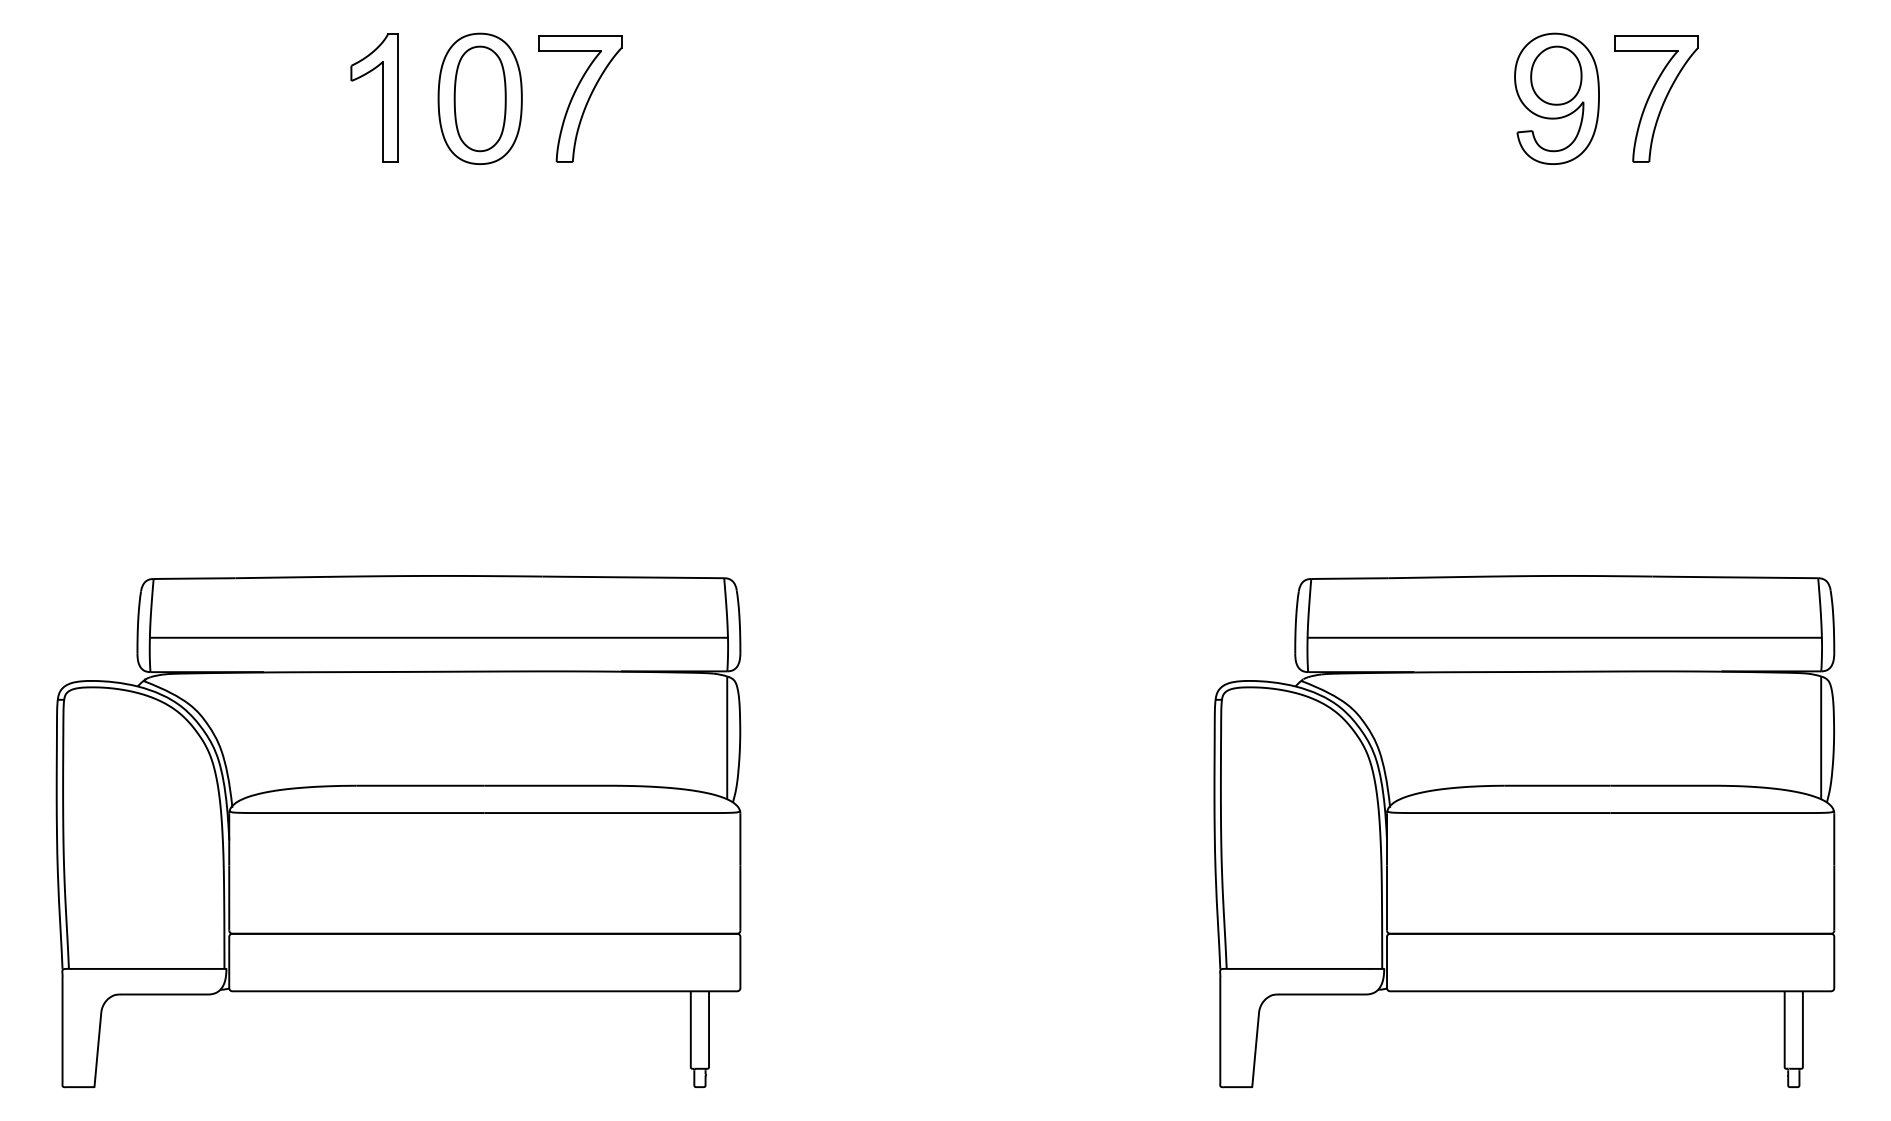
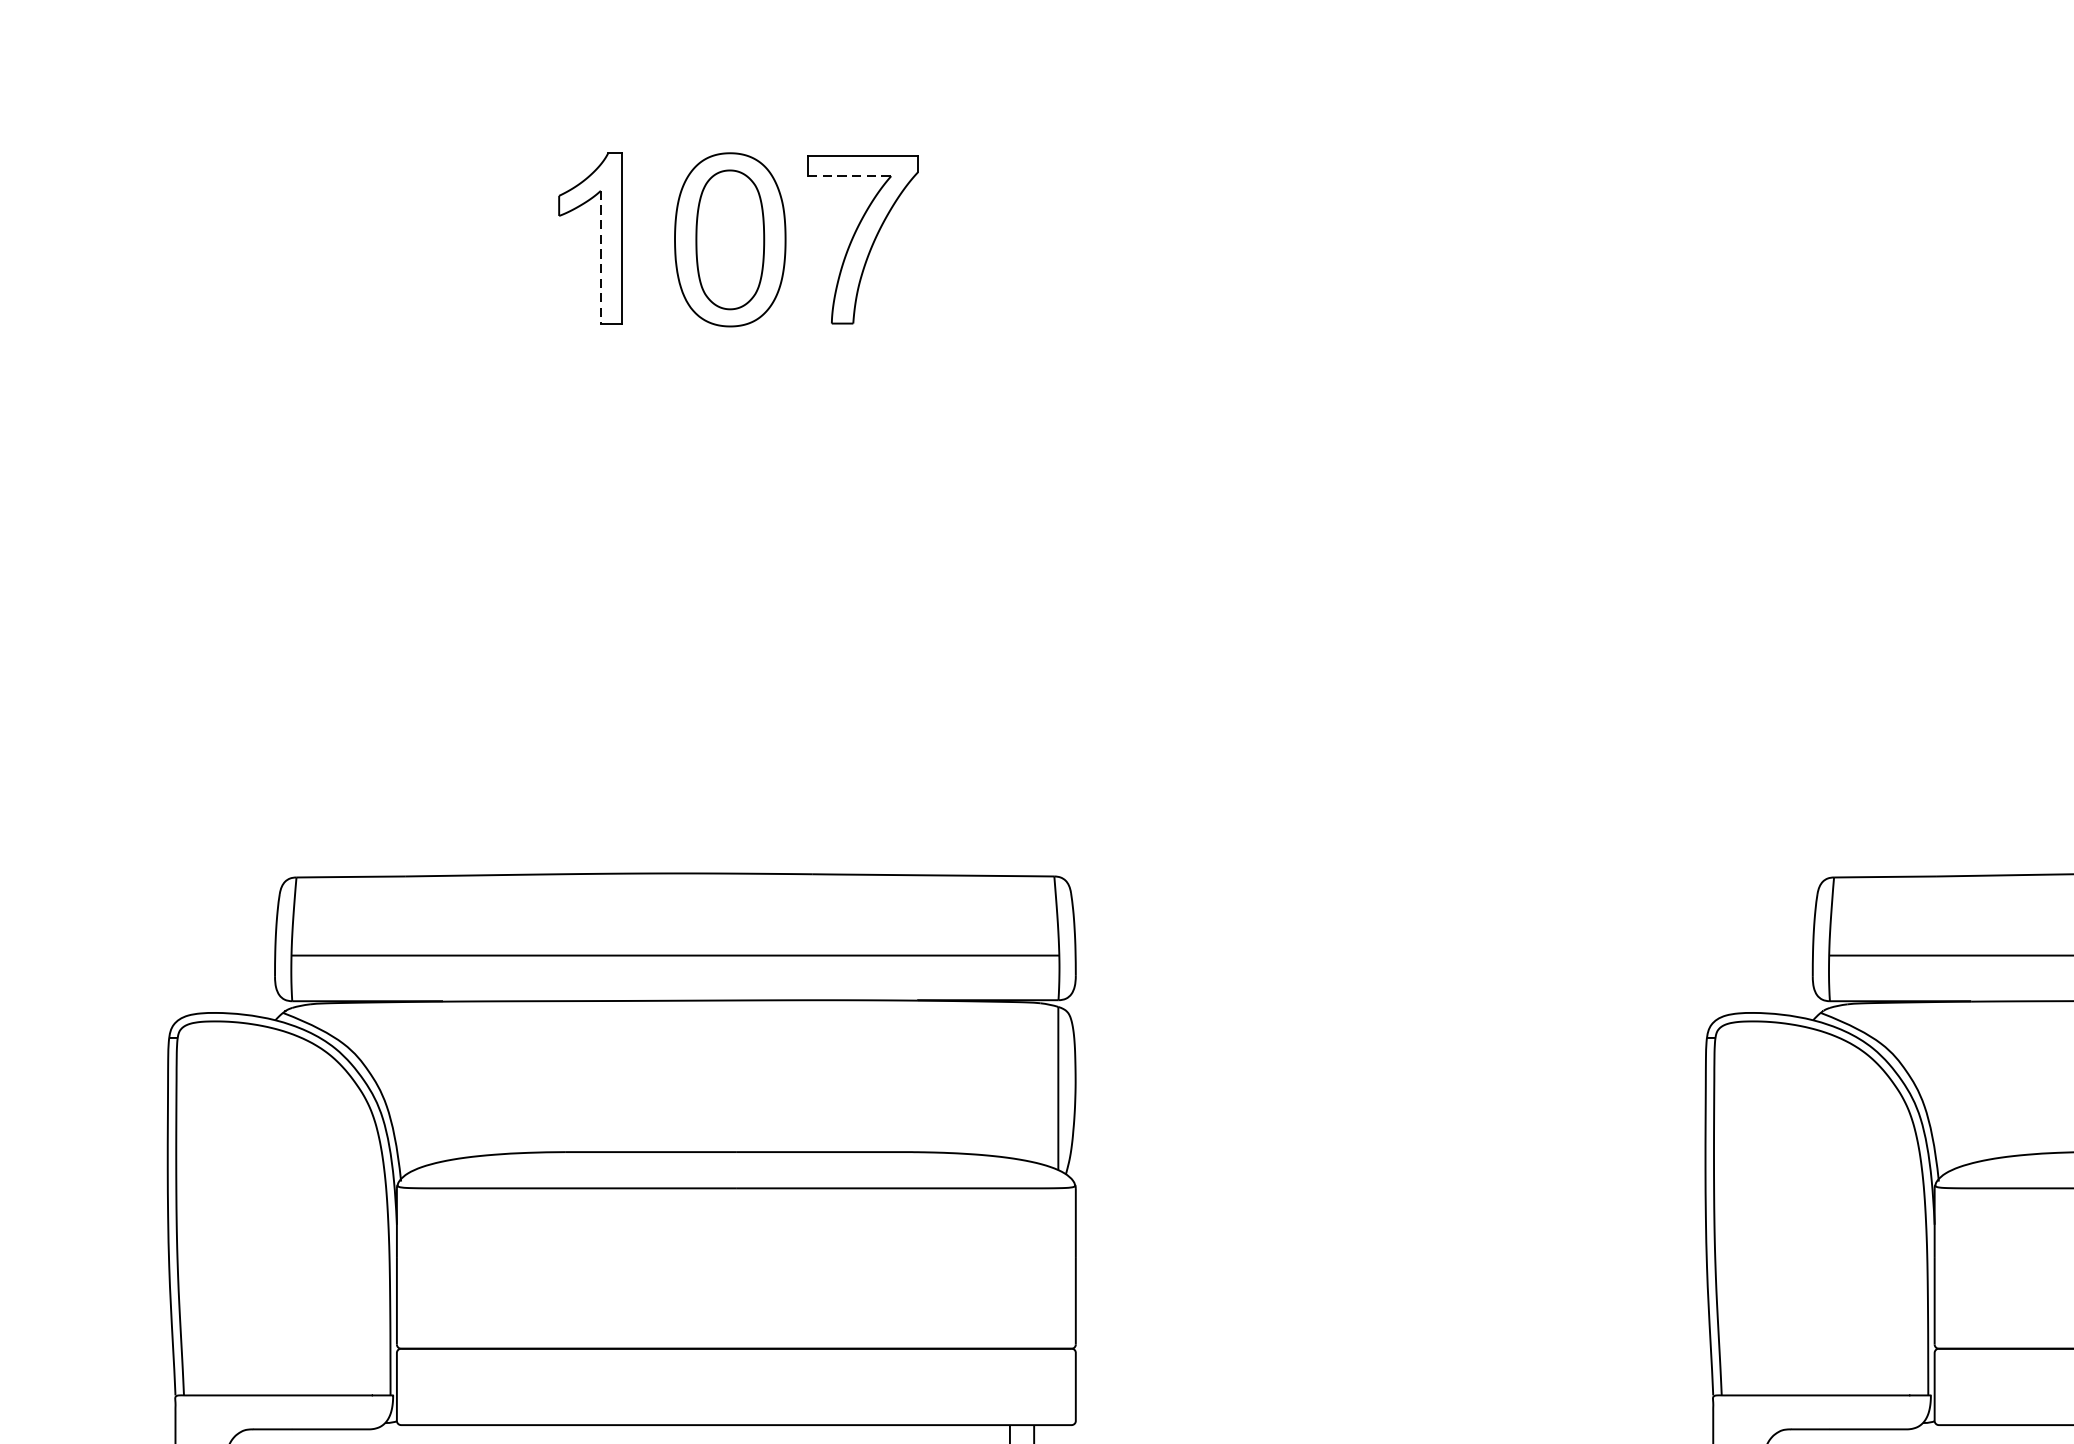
line: (570, 50) -> (850, 175), solid -> dashed
line: (382, 111) -> (600, 256), solid -> dashed

